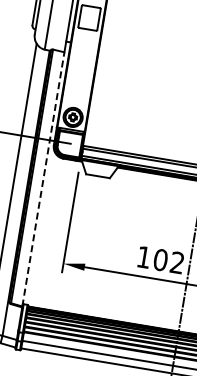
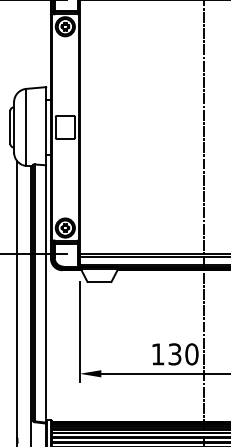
line: (43, 178) -> (46, 293), dashed -> solid
text: (169, 261) -> (183, 354), 102 -> 130

